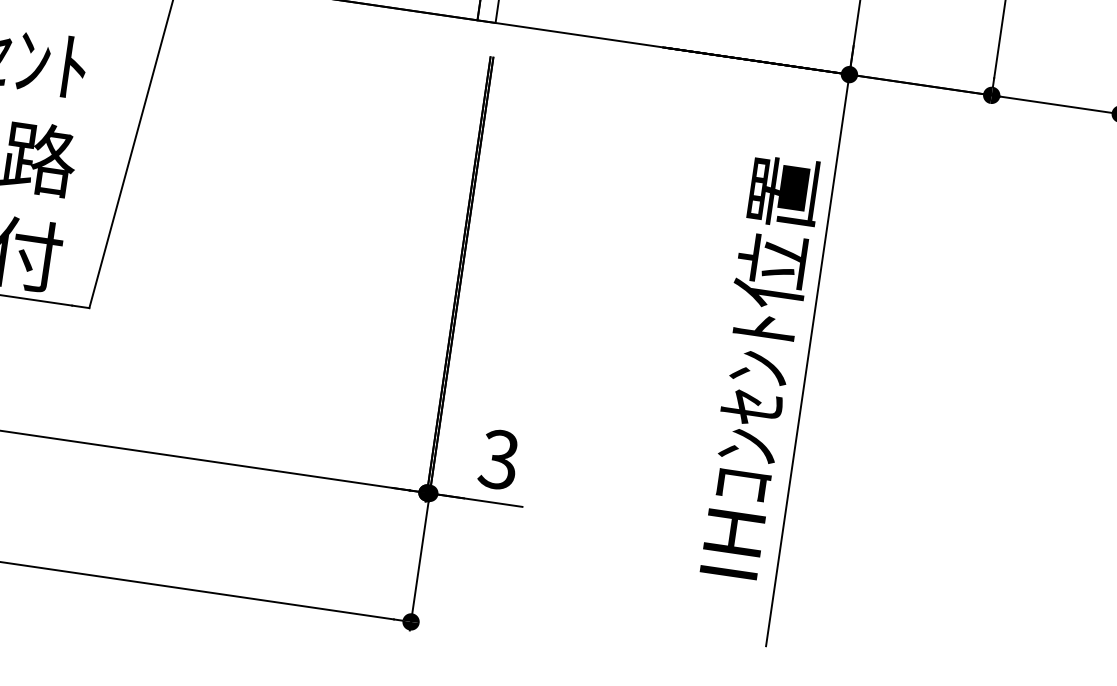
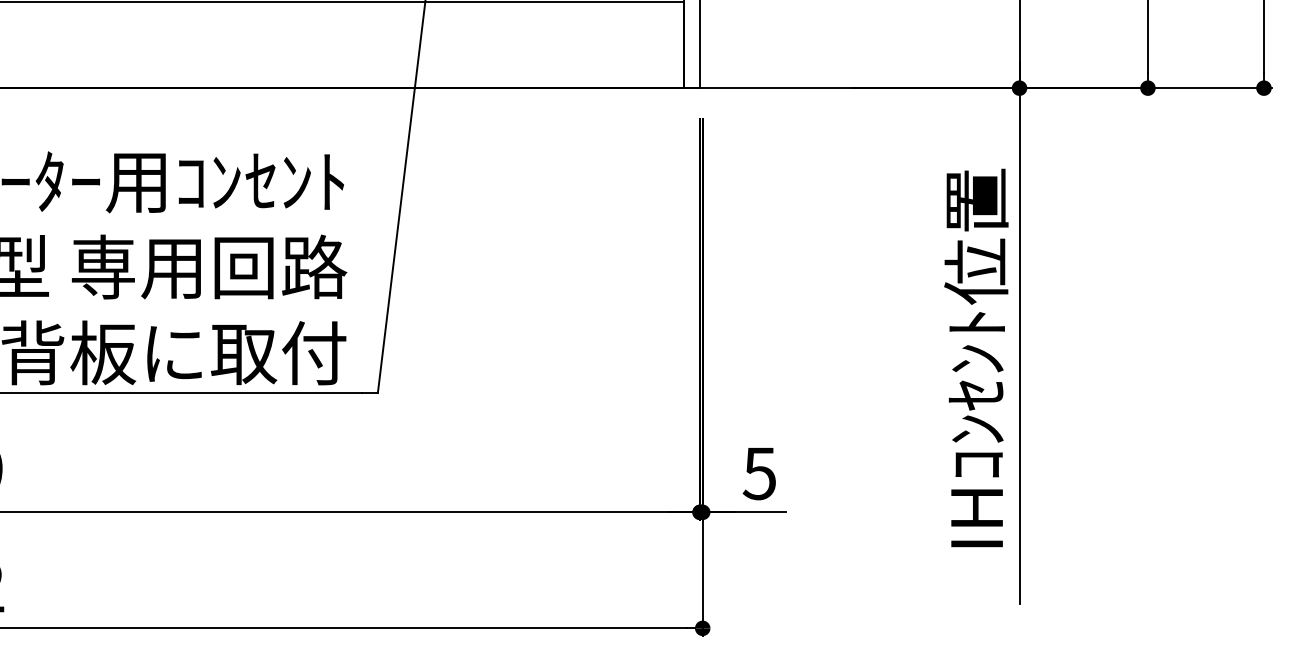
text: (497, 459) -> (758, 473), 3 -> 5

